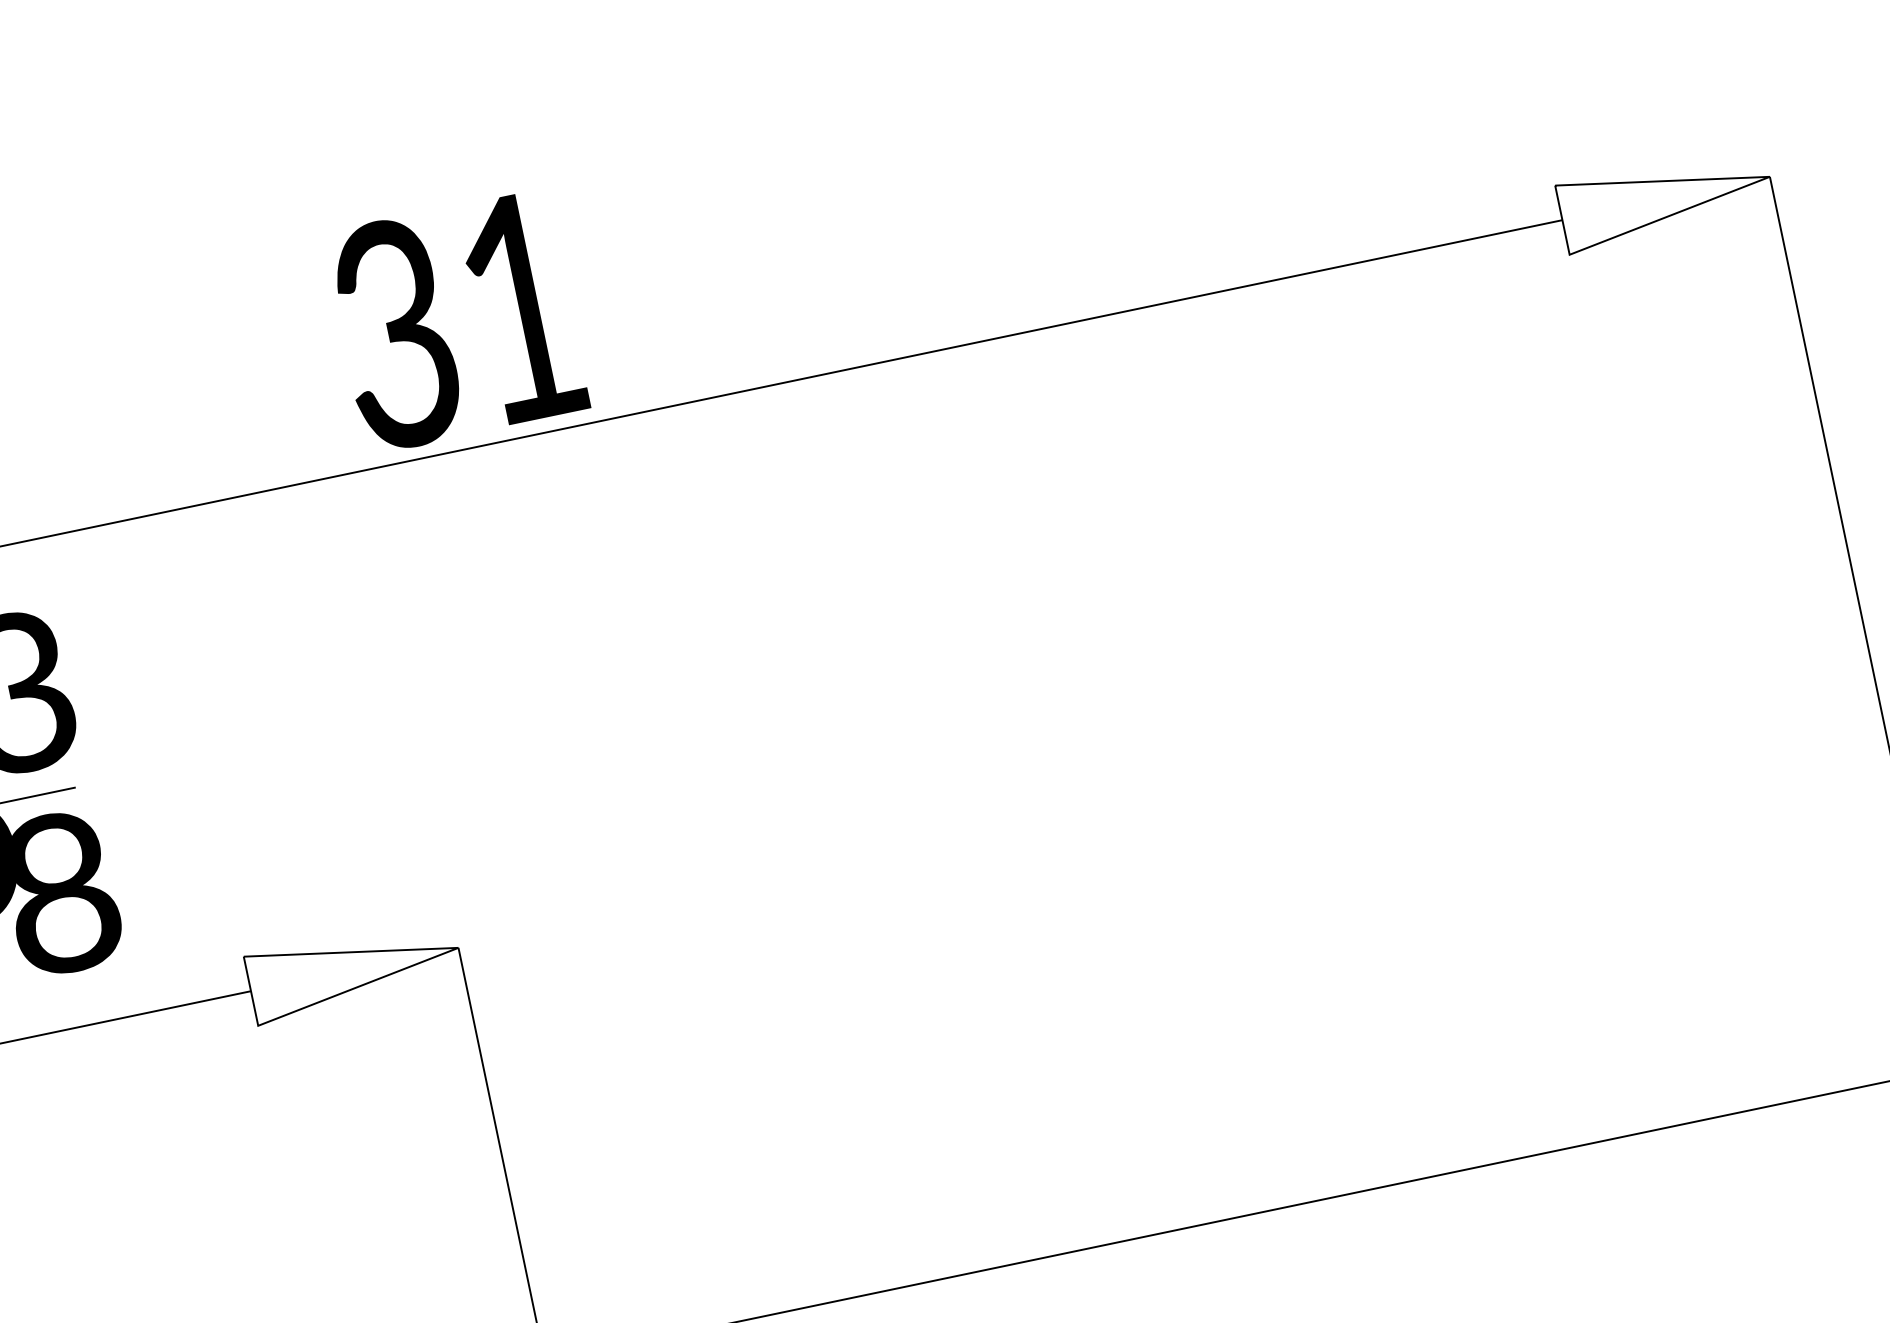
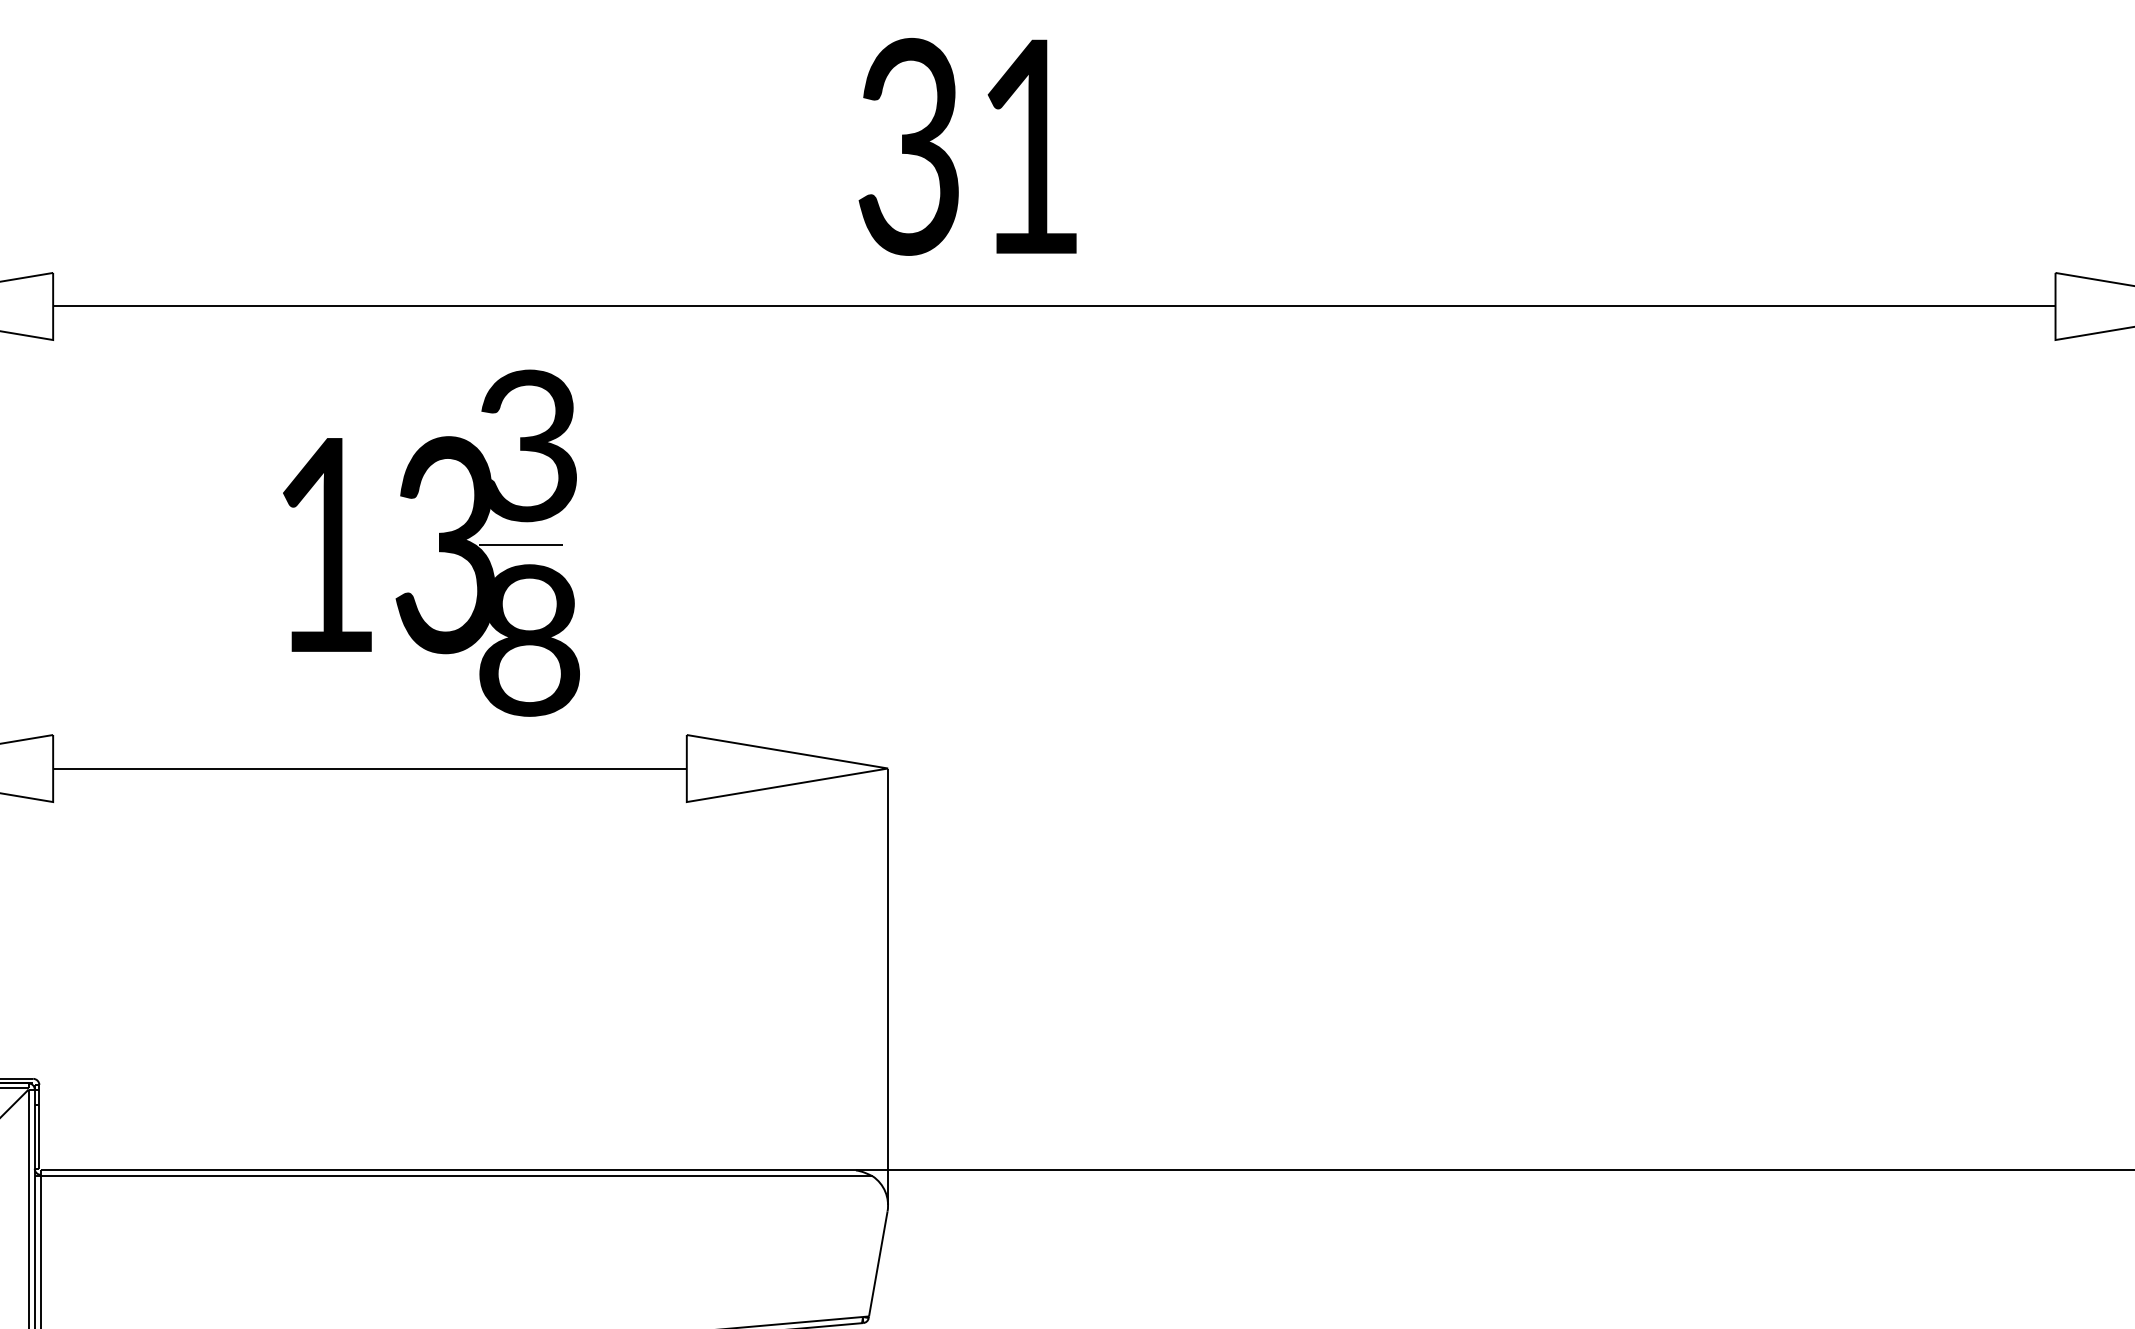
text: (456, 321) -> (967, 146), moved

